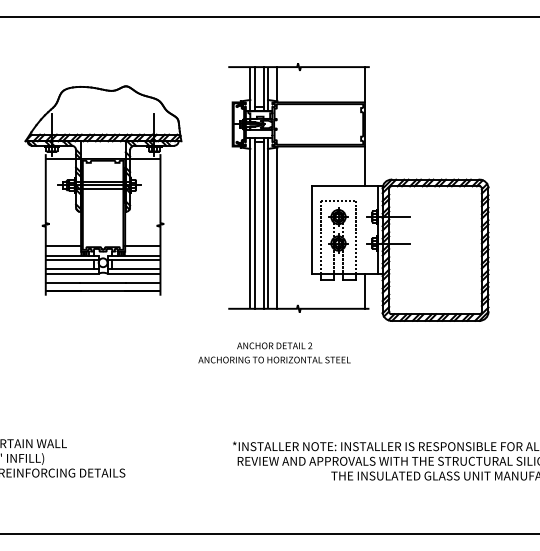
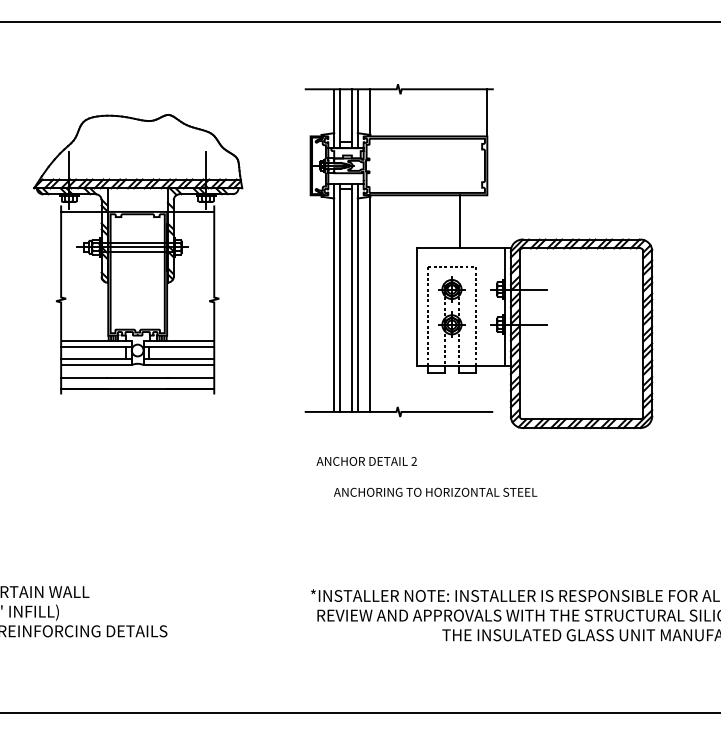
line: (365, 166) -> (460, 221), moved
line: (63, 246) -> (84, 328), removed
line: (142, 246) -> (190, 328), removed
line: (365, 291) -> (487, 388), removed
text: (274, 359) -> (435, 491), moved

